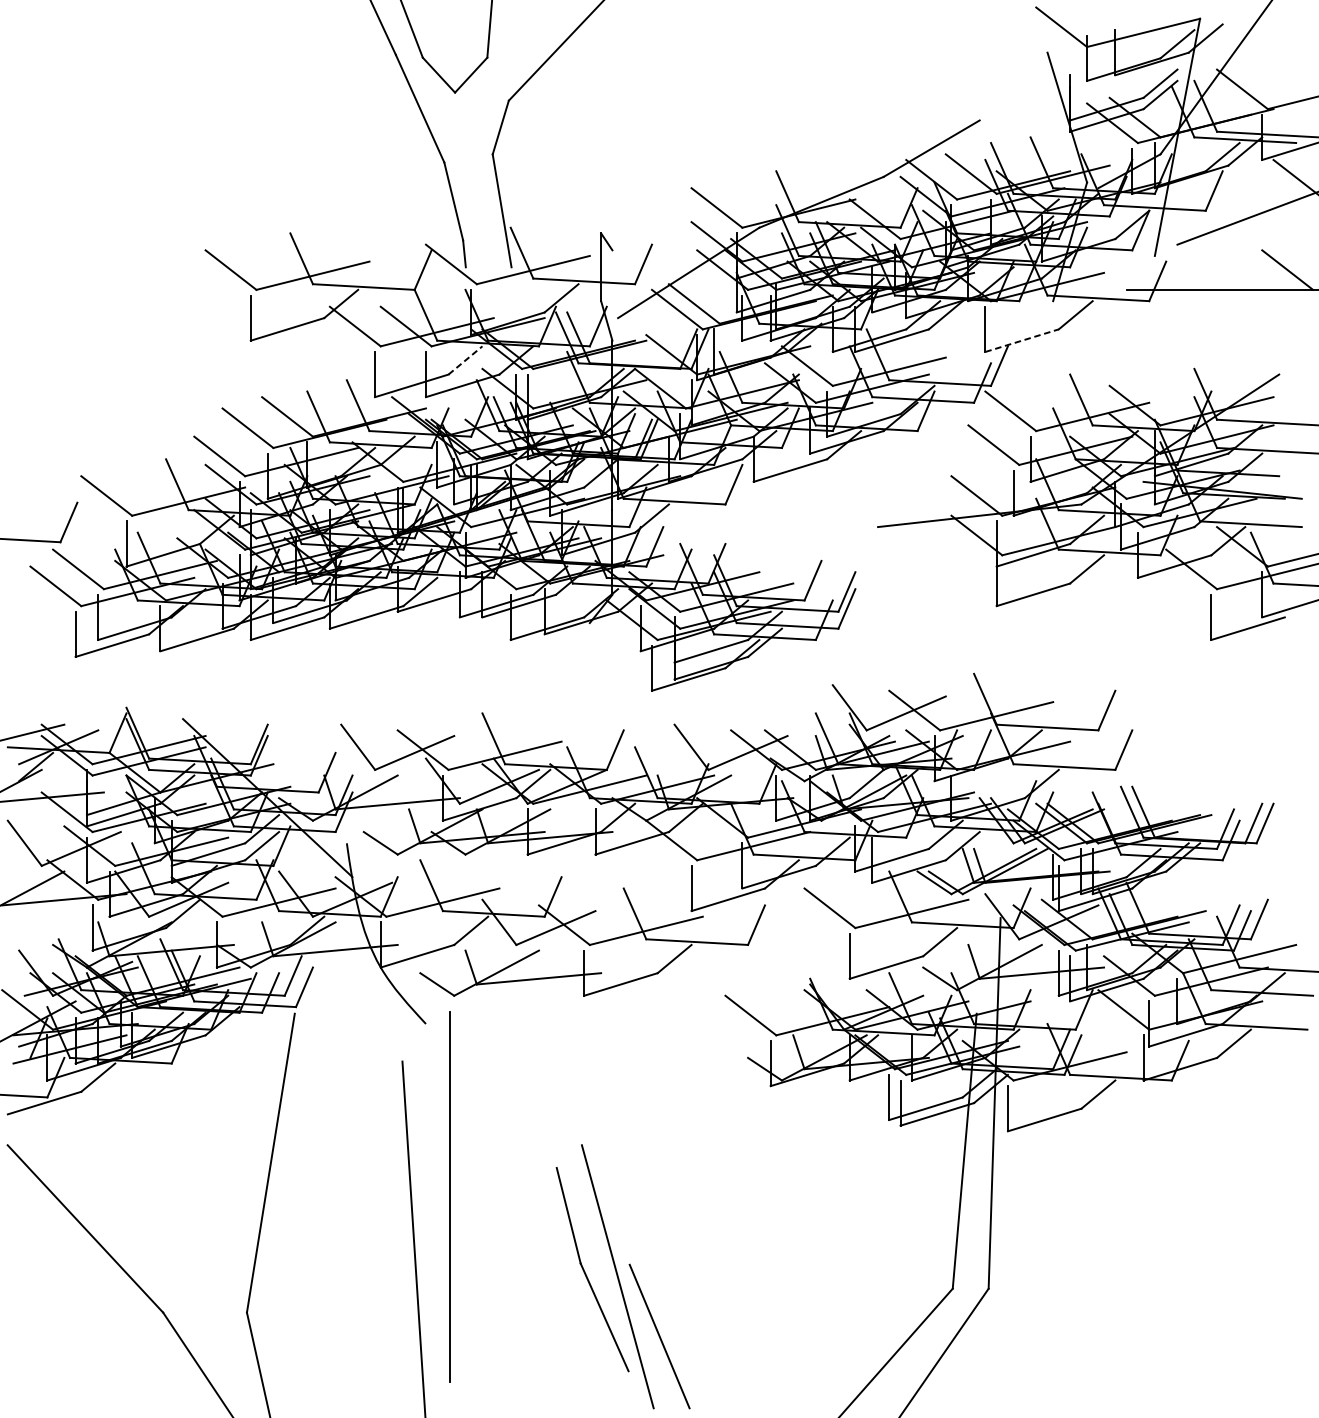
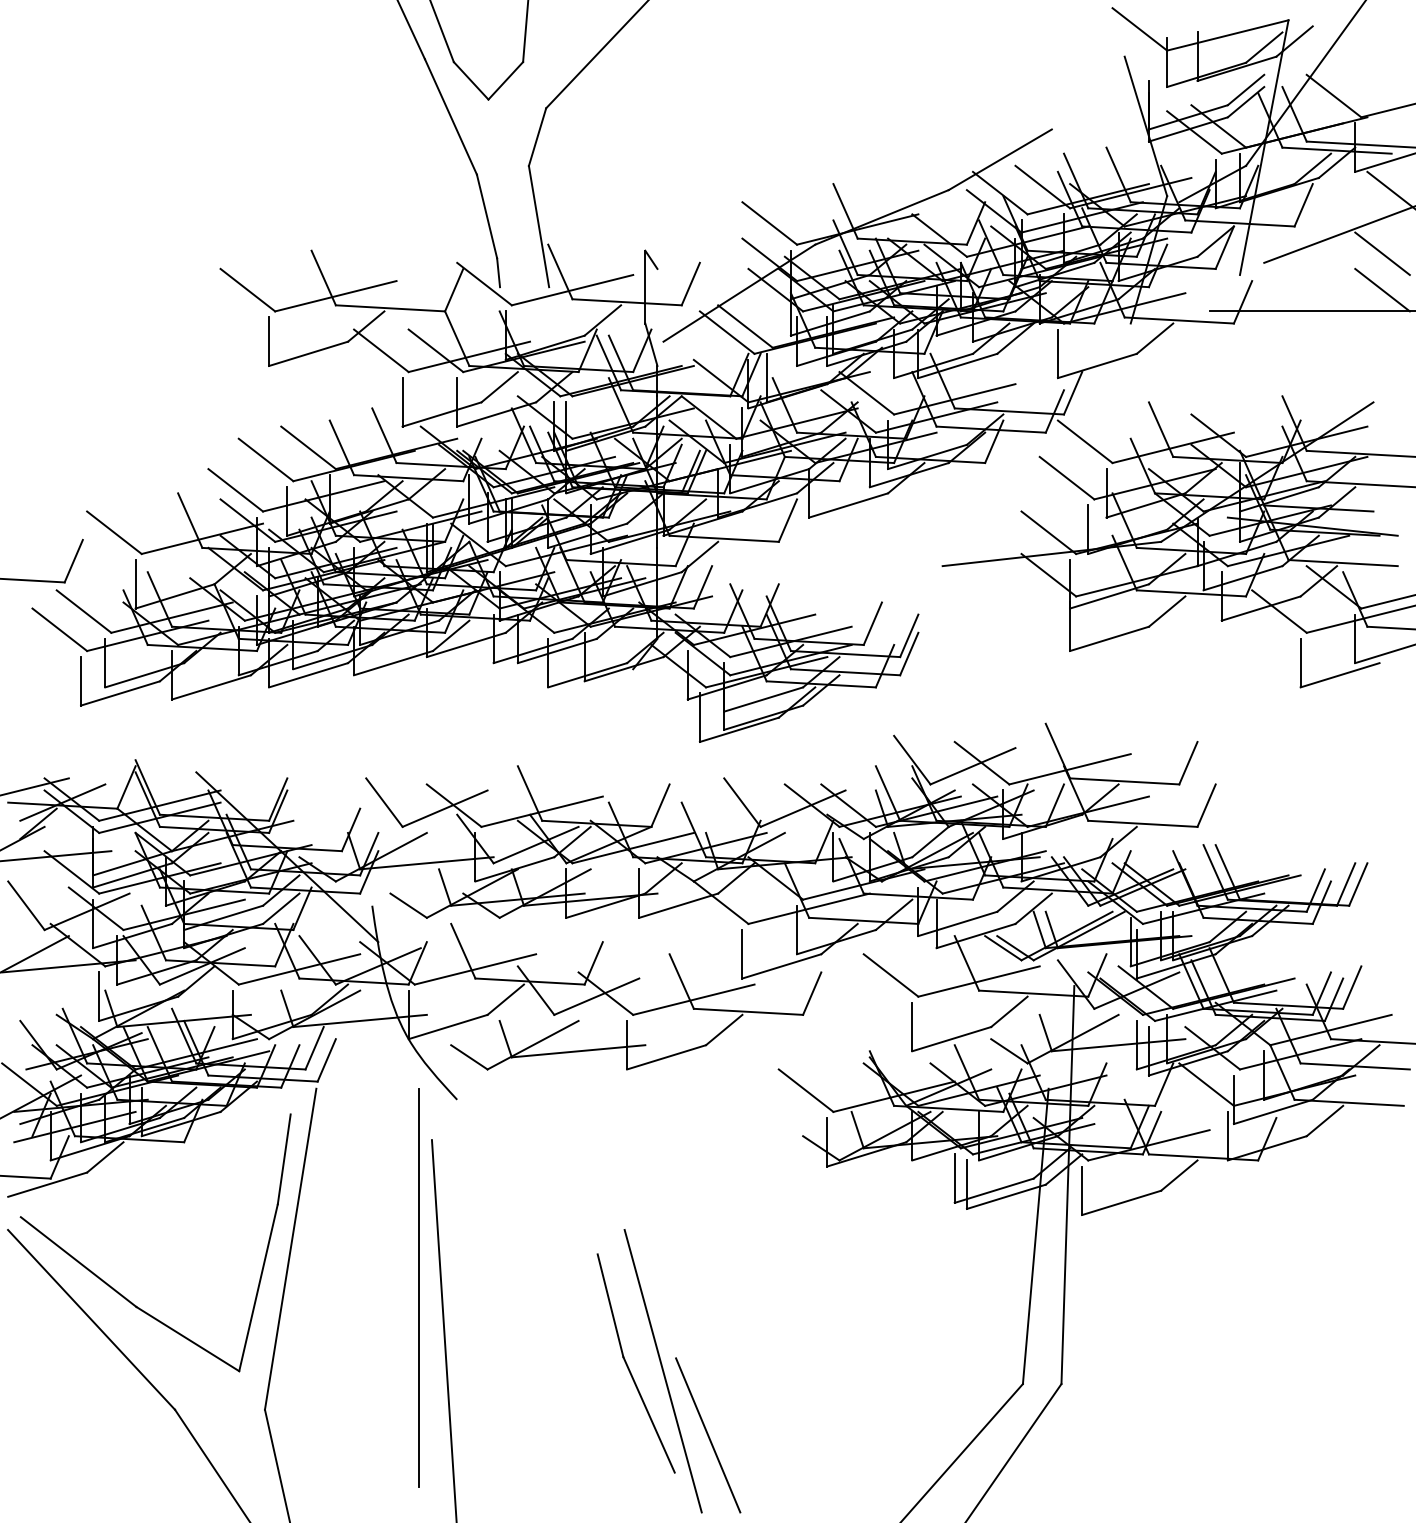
line: (1287, 235) -> (1382, 253), added
line: (1022, 340) -> (1097, 365), dashed -> solid
line: (465, 360) -> (499, 387), dashed -> solid
line: (449, 1196) -> (418, 1287), moved
part: (110, 1202) -> (118, 1291), added

